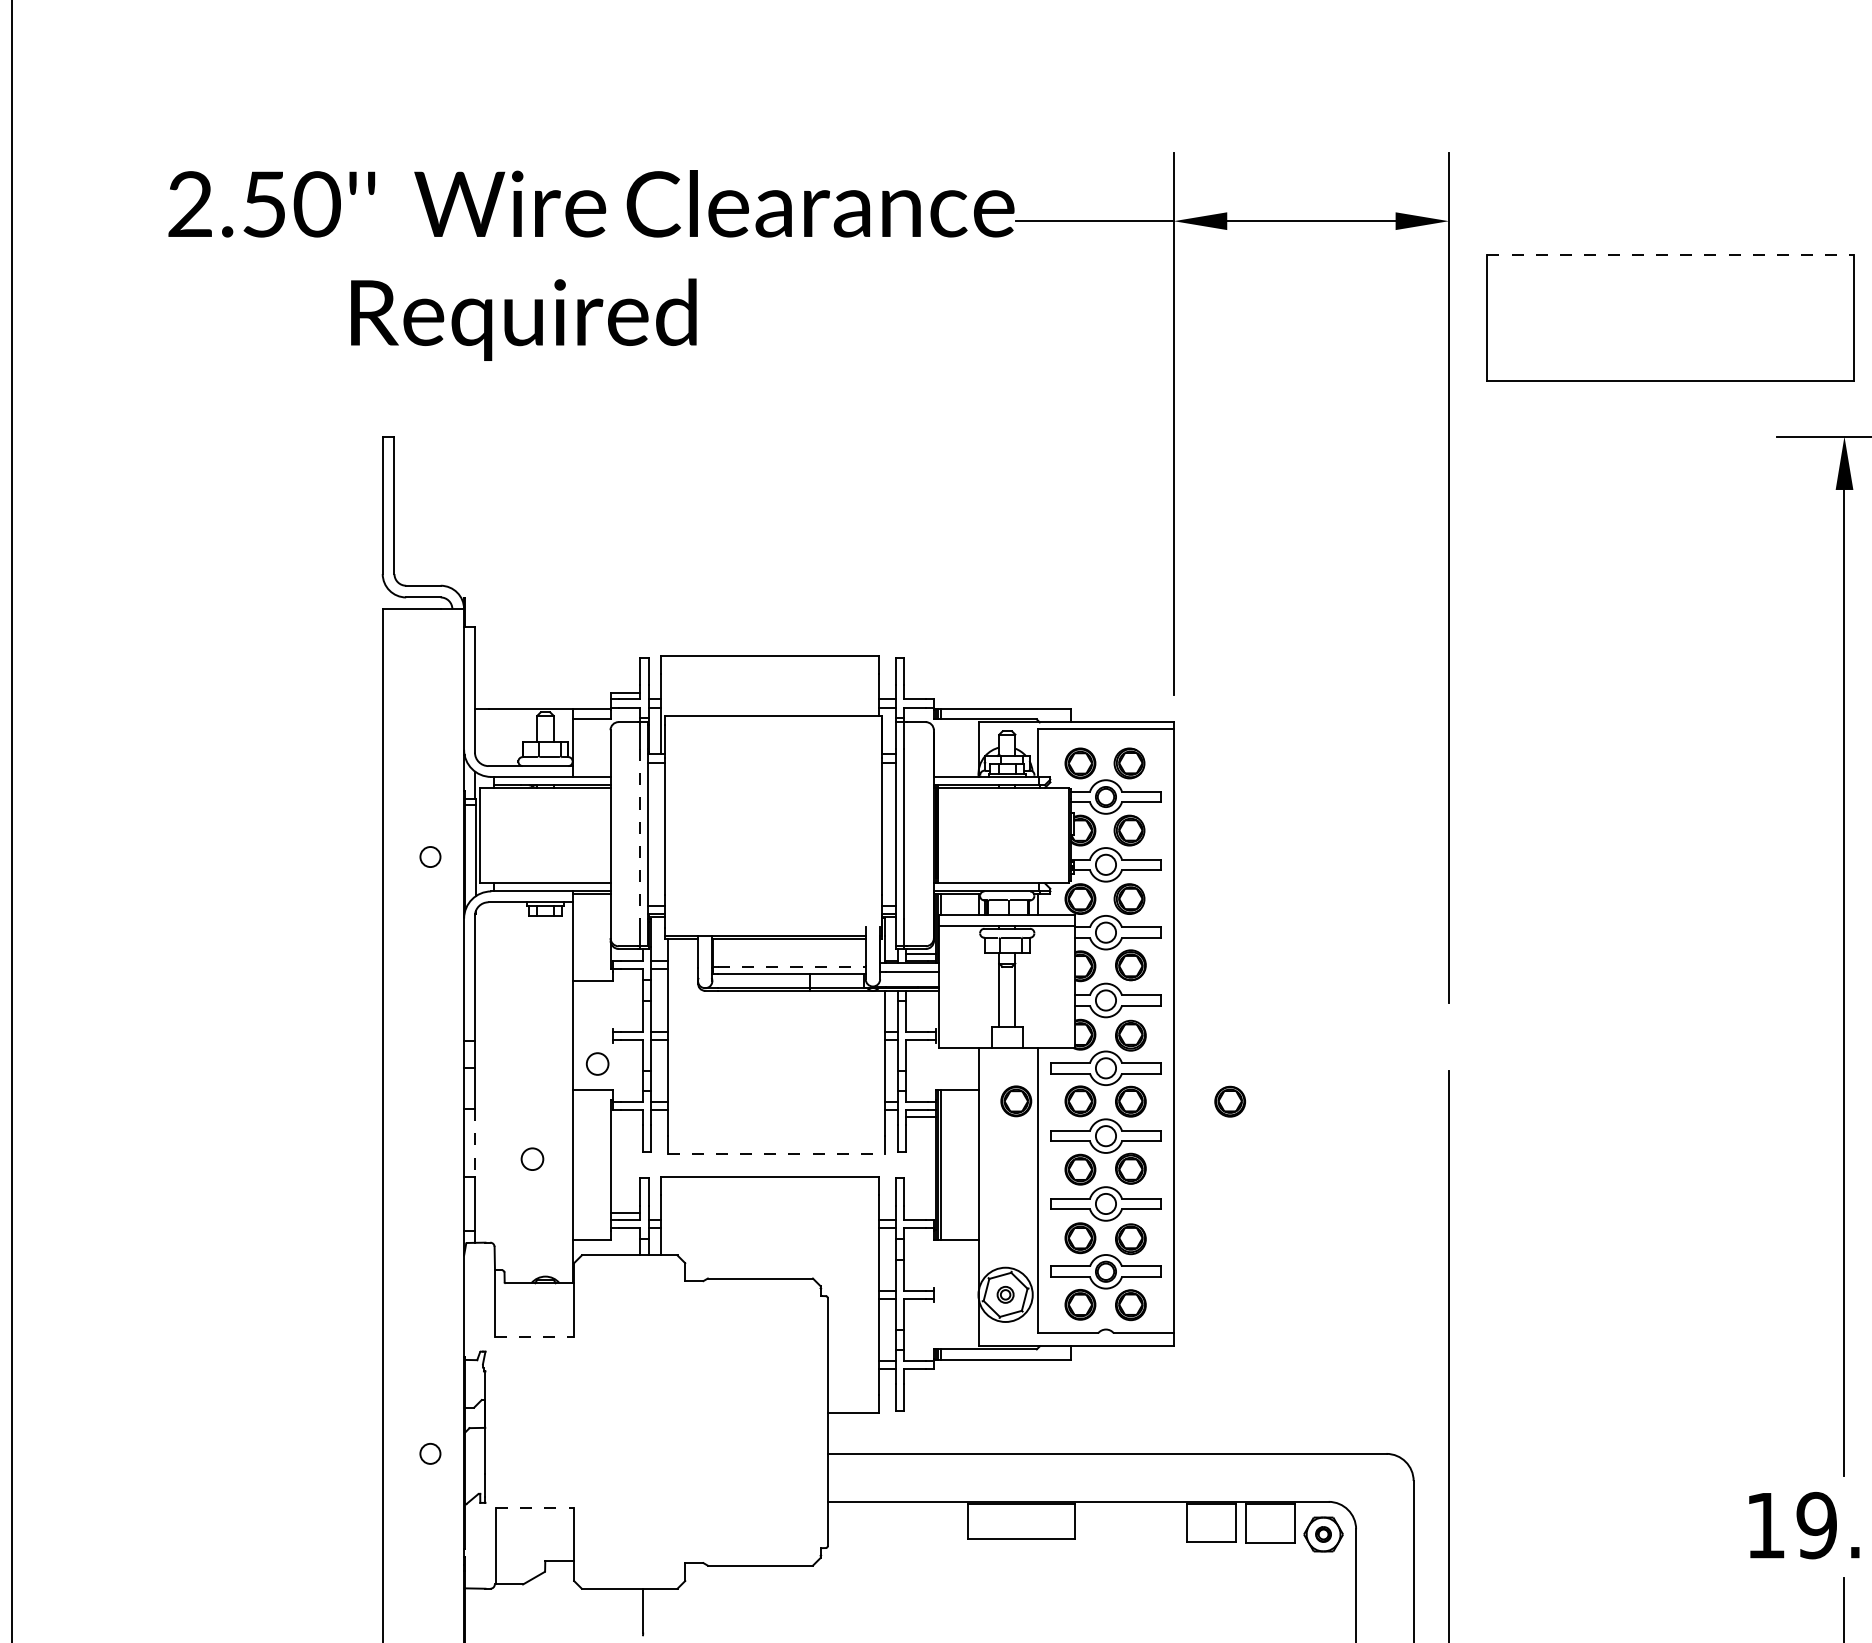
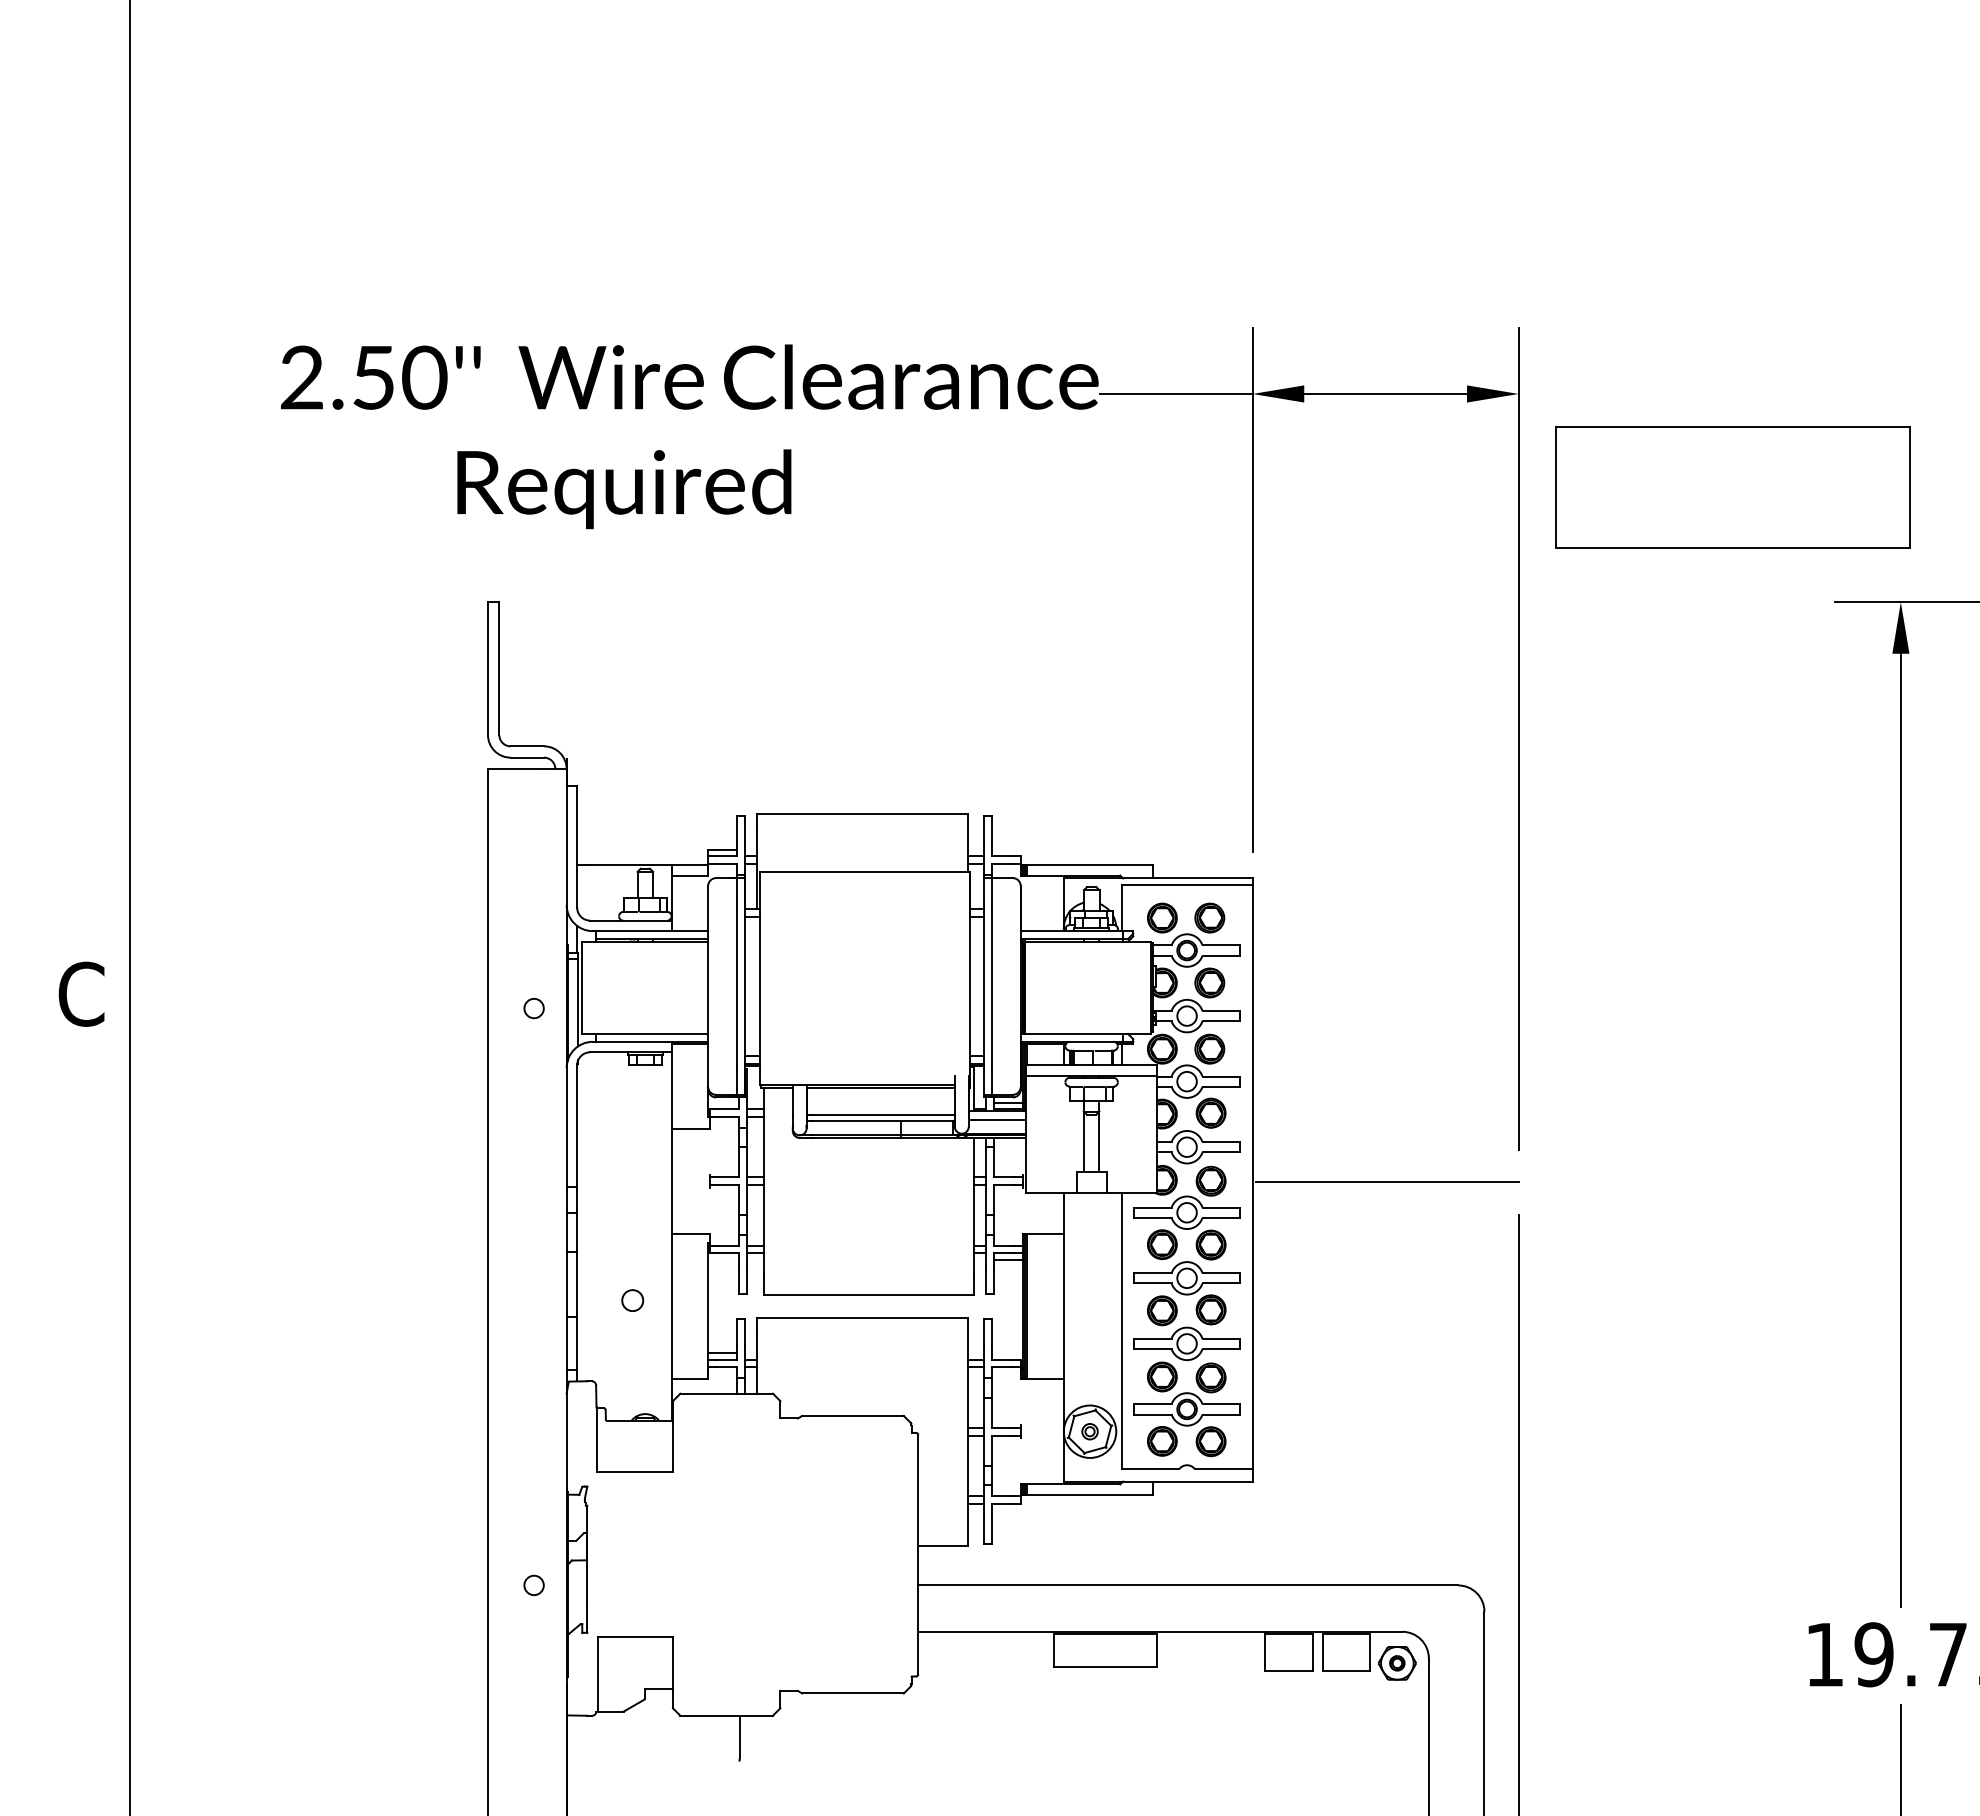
line: (1671, 254) -> (1733, 426), dashed -> solid
line: (640, 834) -> (737, 986), dashed -> solid
line: (791, 966) -> (883, 1114), dashed -> solid
line: (1313, 1037) -> (1387, 1182), added
circle: (597, 1063) -> (695, 1208), removed
part: (1016, 1101) -> (1100, 1244), removed
part: (1229, 1101) -> (1306, 1244), removed
line: (475, 1142) -> (577, 1284), dashed -> solid
line: (777, 1153) -> (869, 1295), dashed -> solid
line: (535, 1337) -> (635, 1472), dashed -> solid
line: (535, 1507) -> (635, 1637), dashed -> solid

